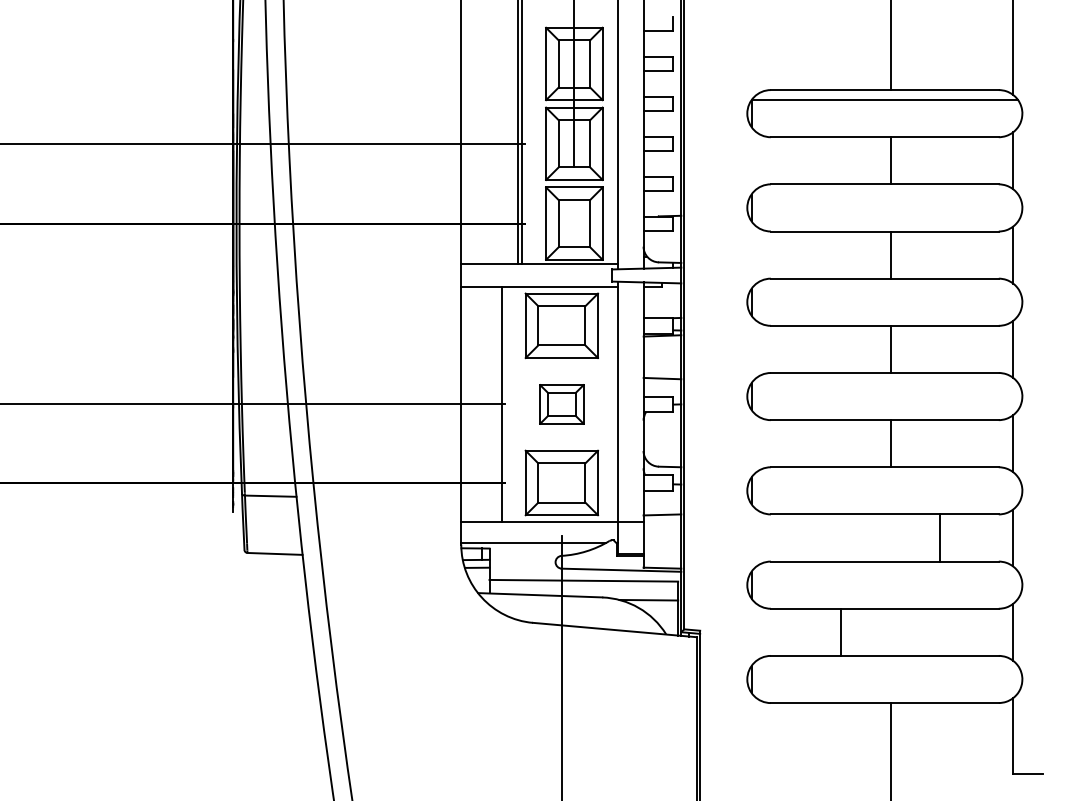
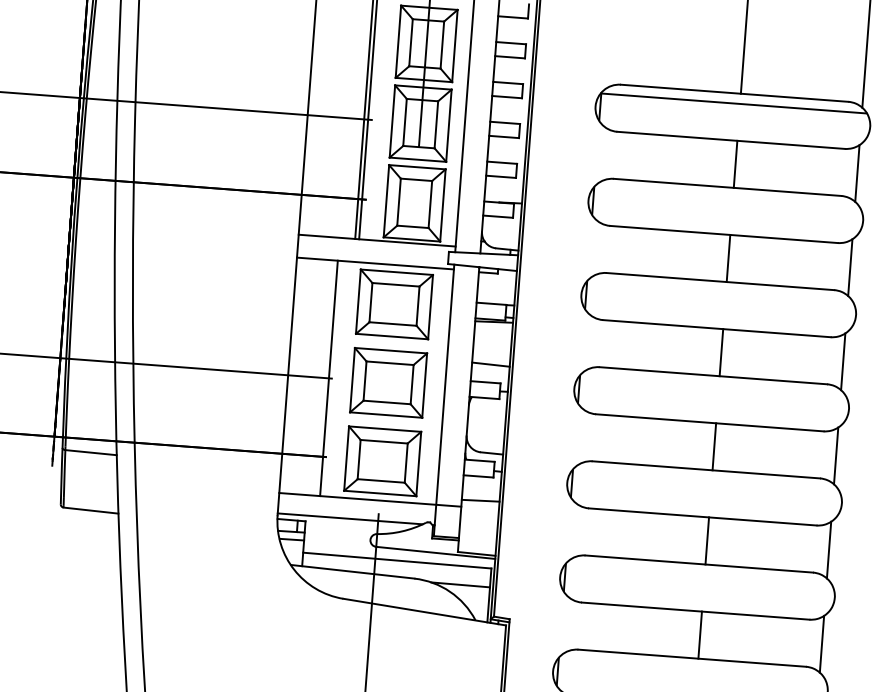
part: (561, 404) -> (388, 382), size x1.67
line: (940, 537) -> (707, 540), moved
line: (841, 631) -> (700, 634), moved

